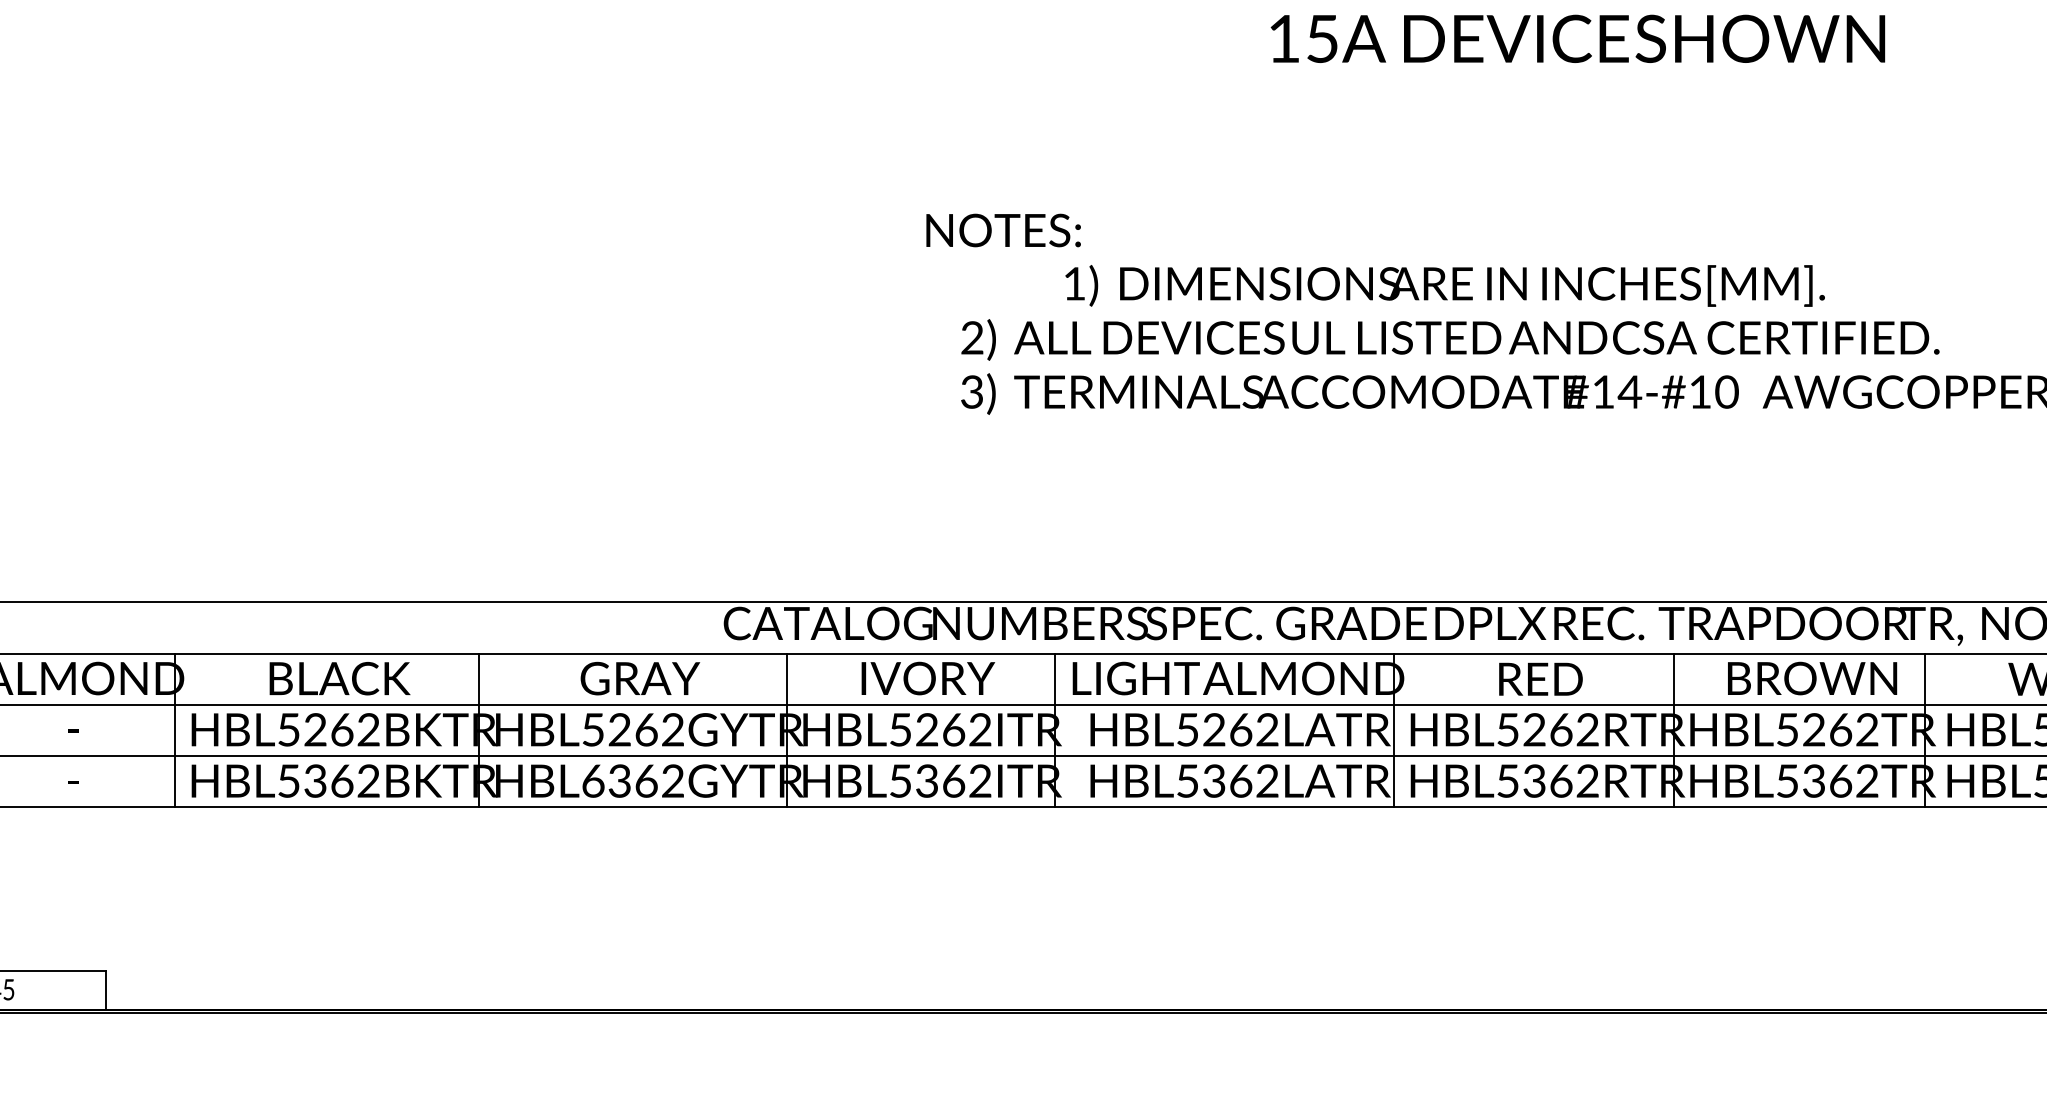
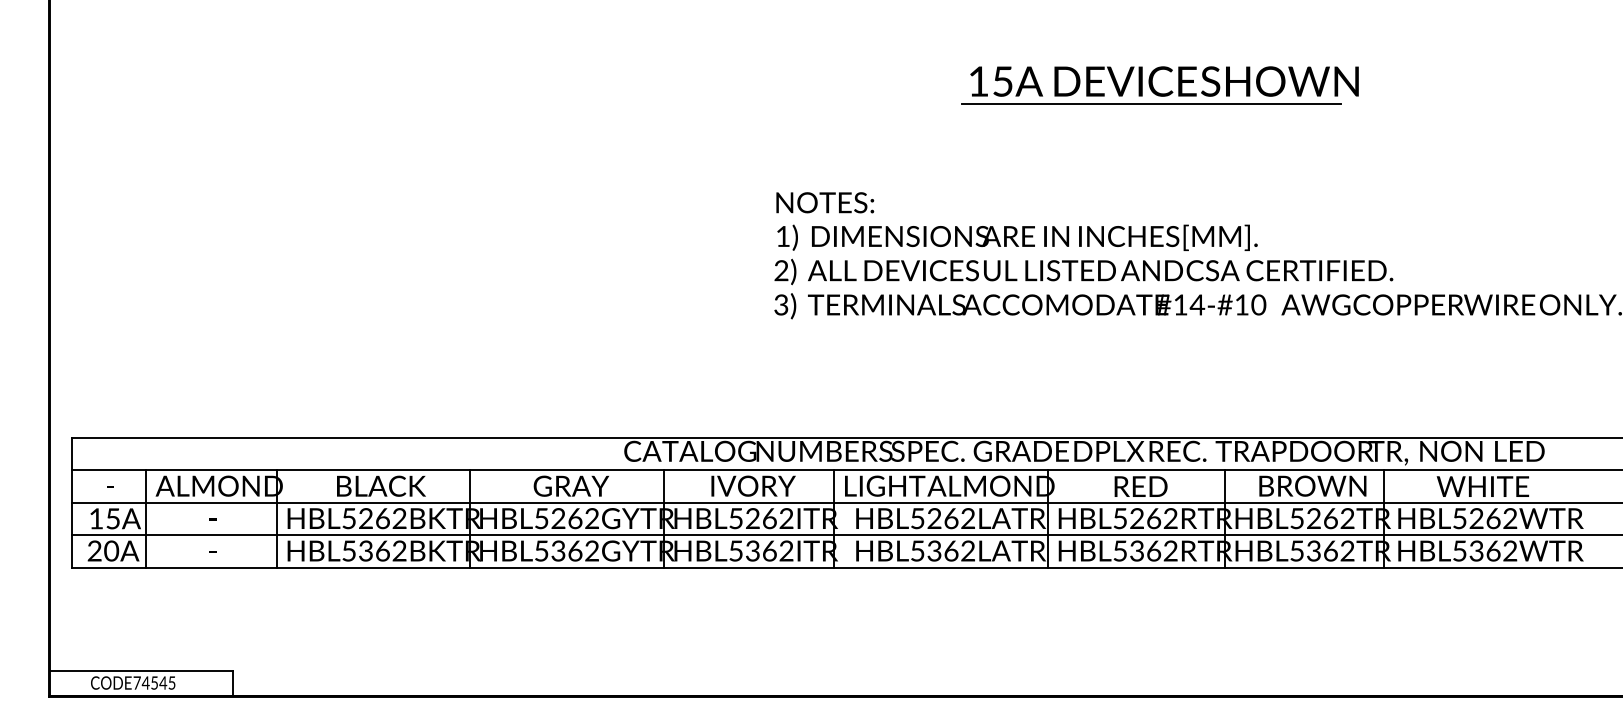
line: (1557, 73) -> (1151, 103), added
text: (1004, 230) -> (825, 202), moved
text: (1445, 285) -> (1017, 237), moved
text: (593, 780) -> (541, 550), HBL6362GYTR -> HBL5362GYTR

